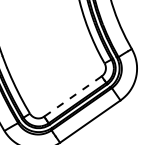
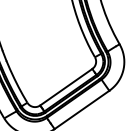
line: (72, 96) -> (65, 87), dashed -> solid

